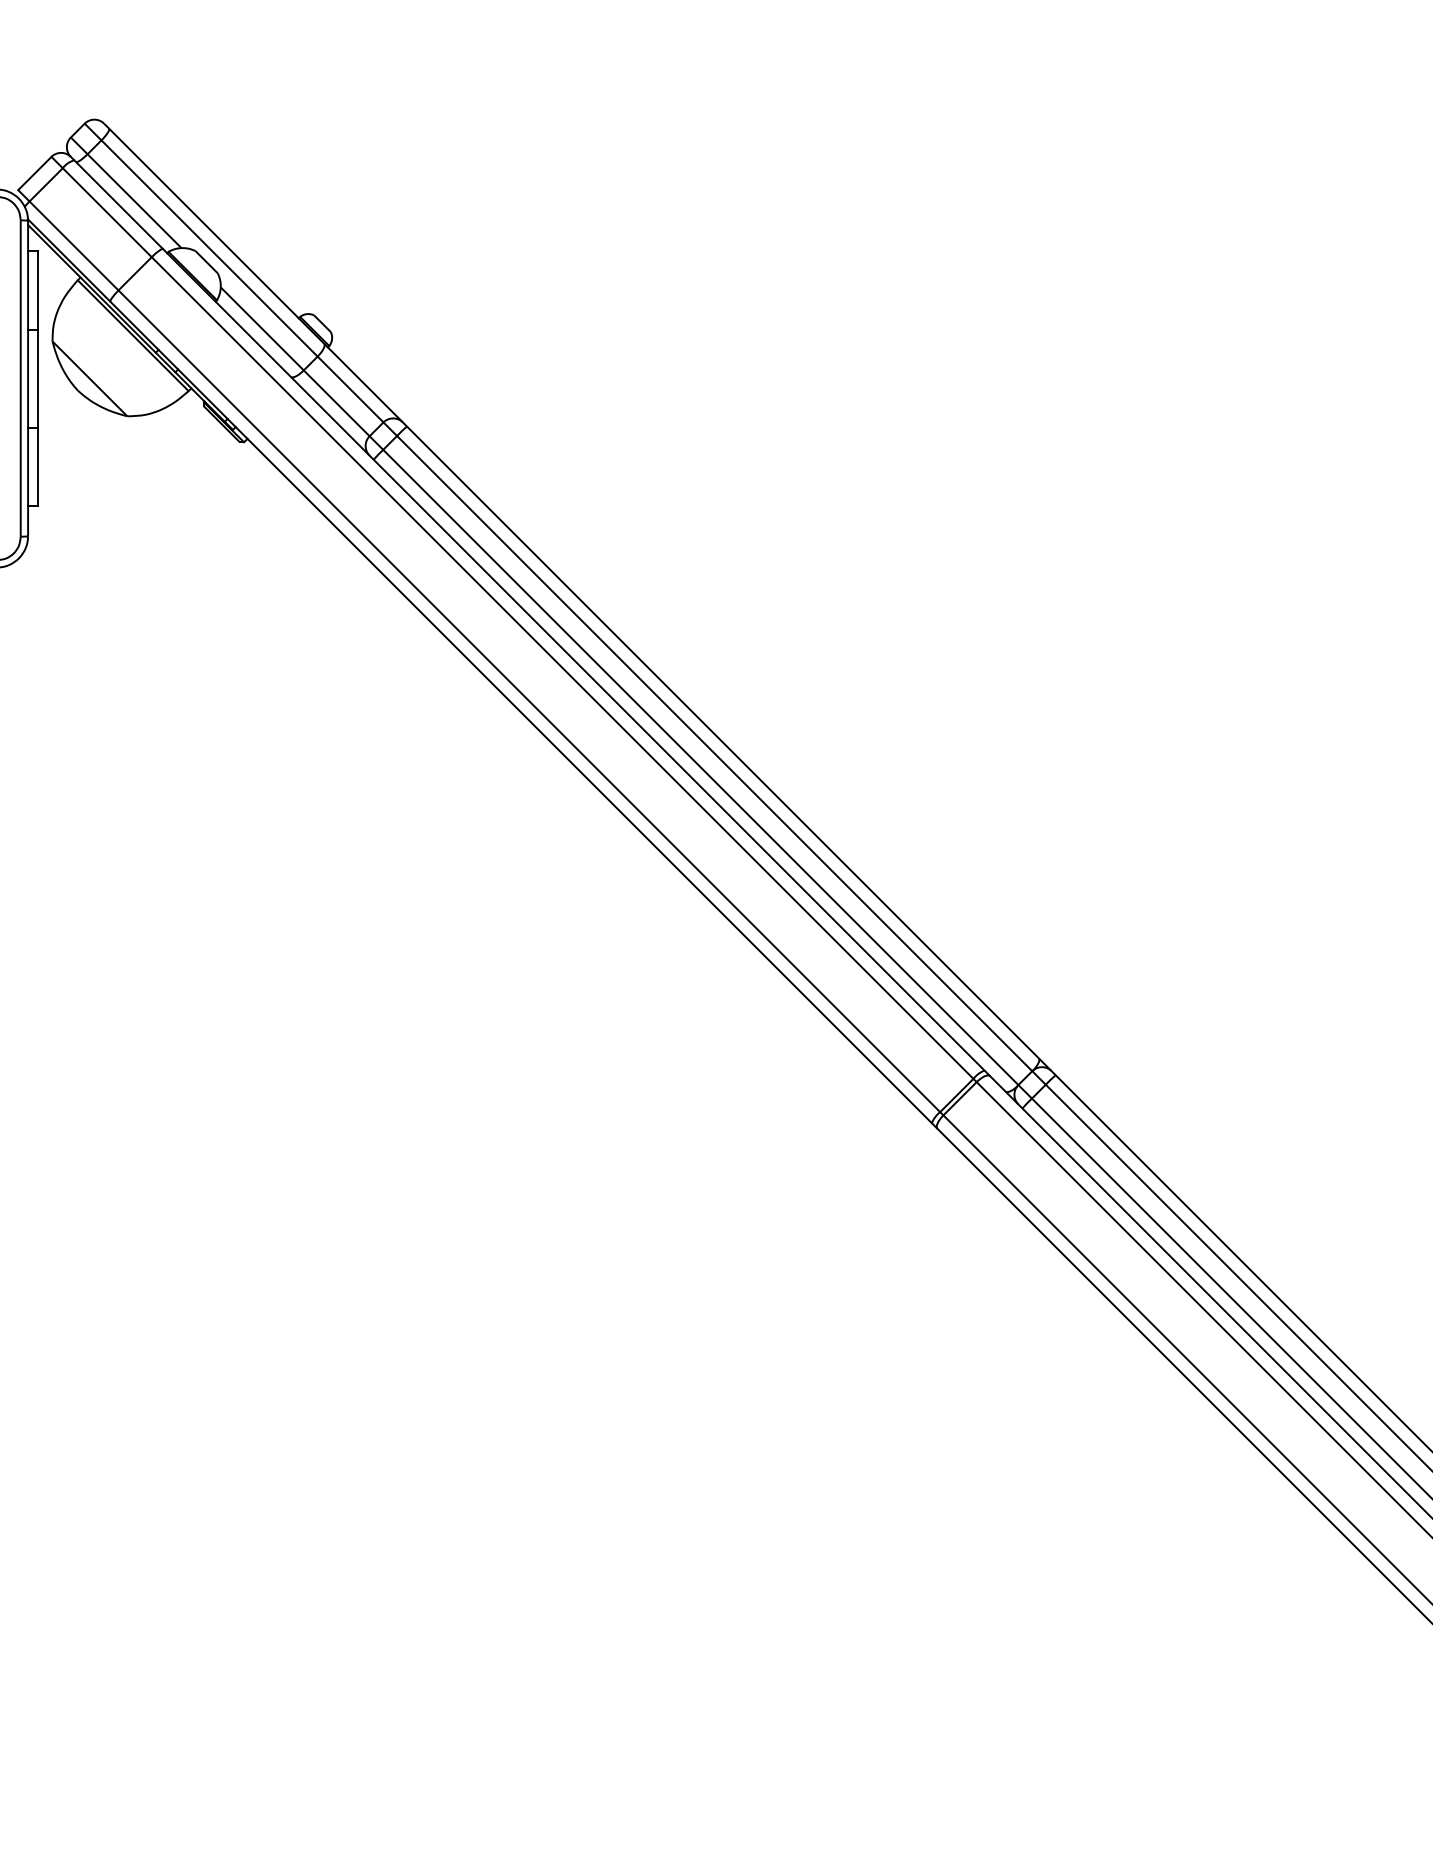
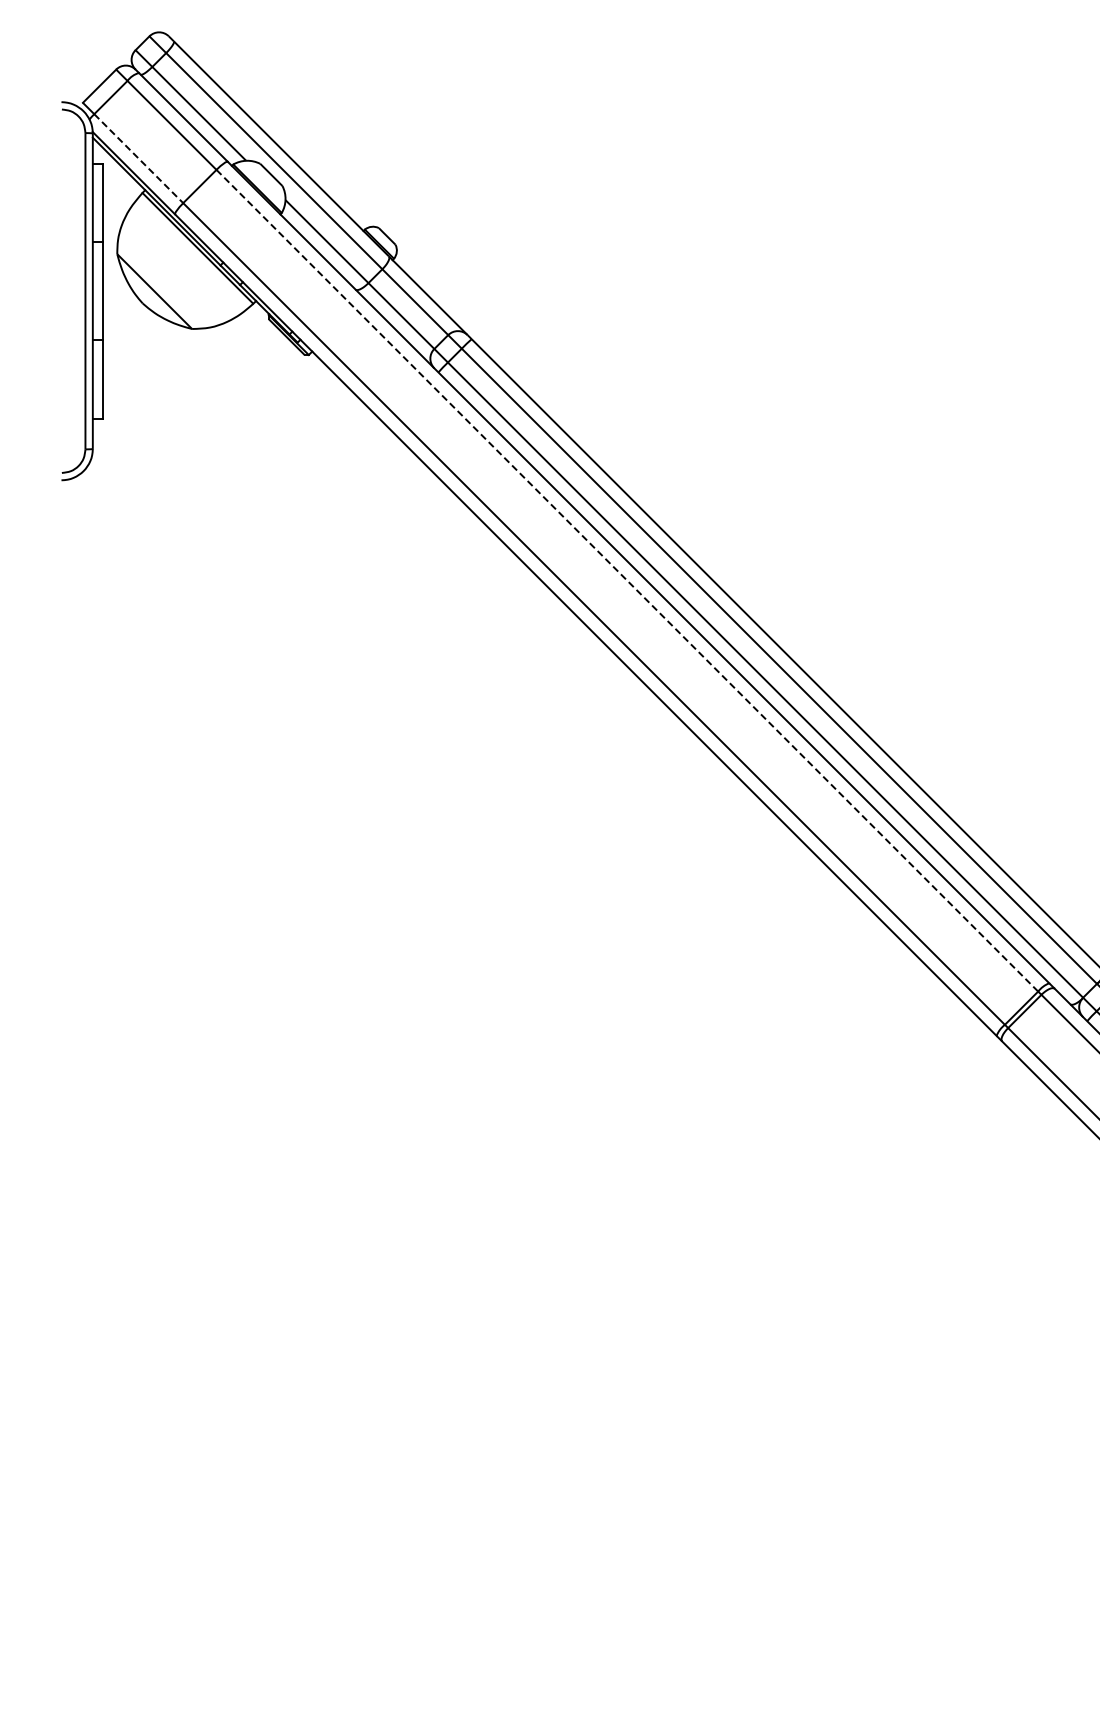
line: (74, 245) -> (139, 158), solid -> dashed
line: (562, 667) -> (627, 580), solid -> dashed

